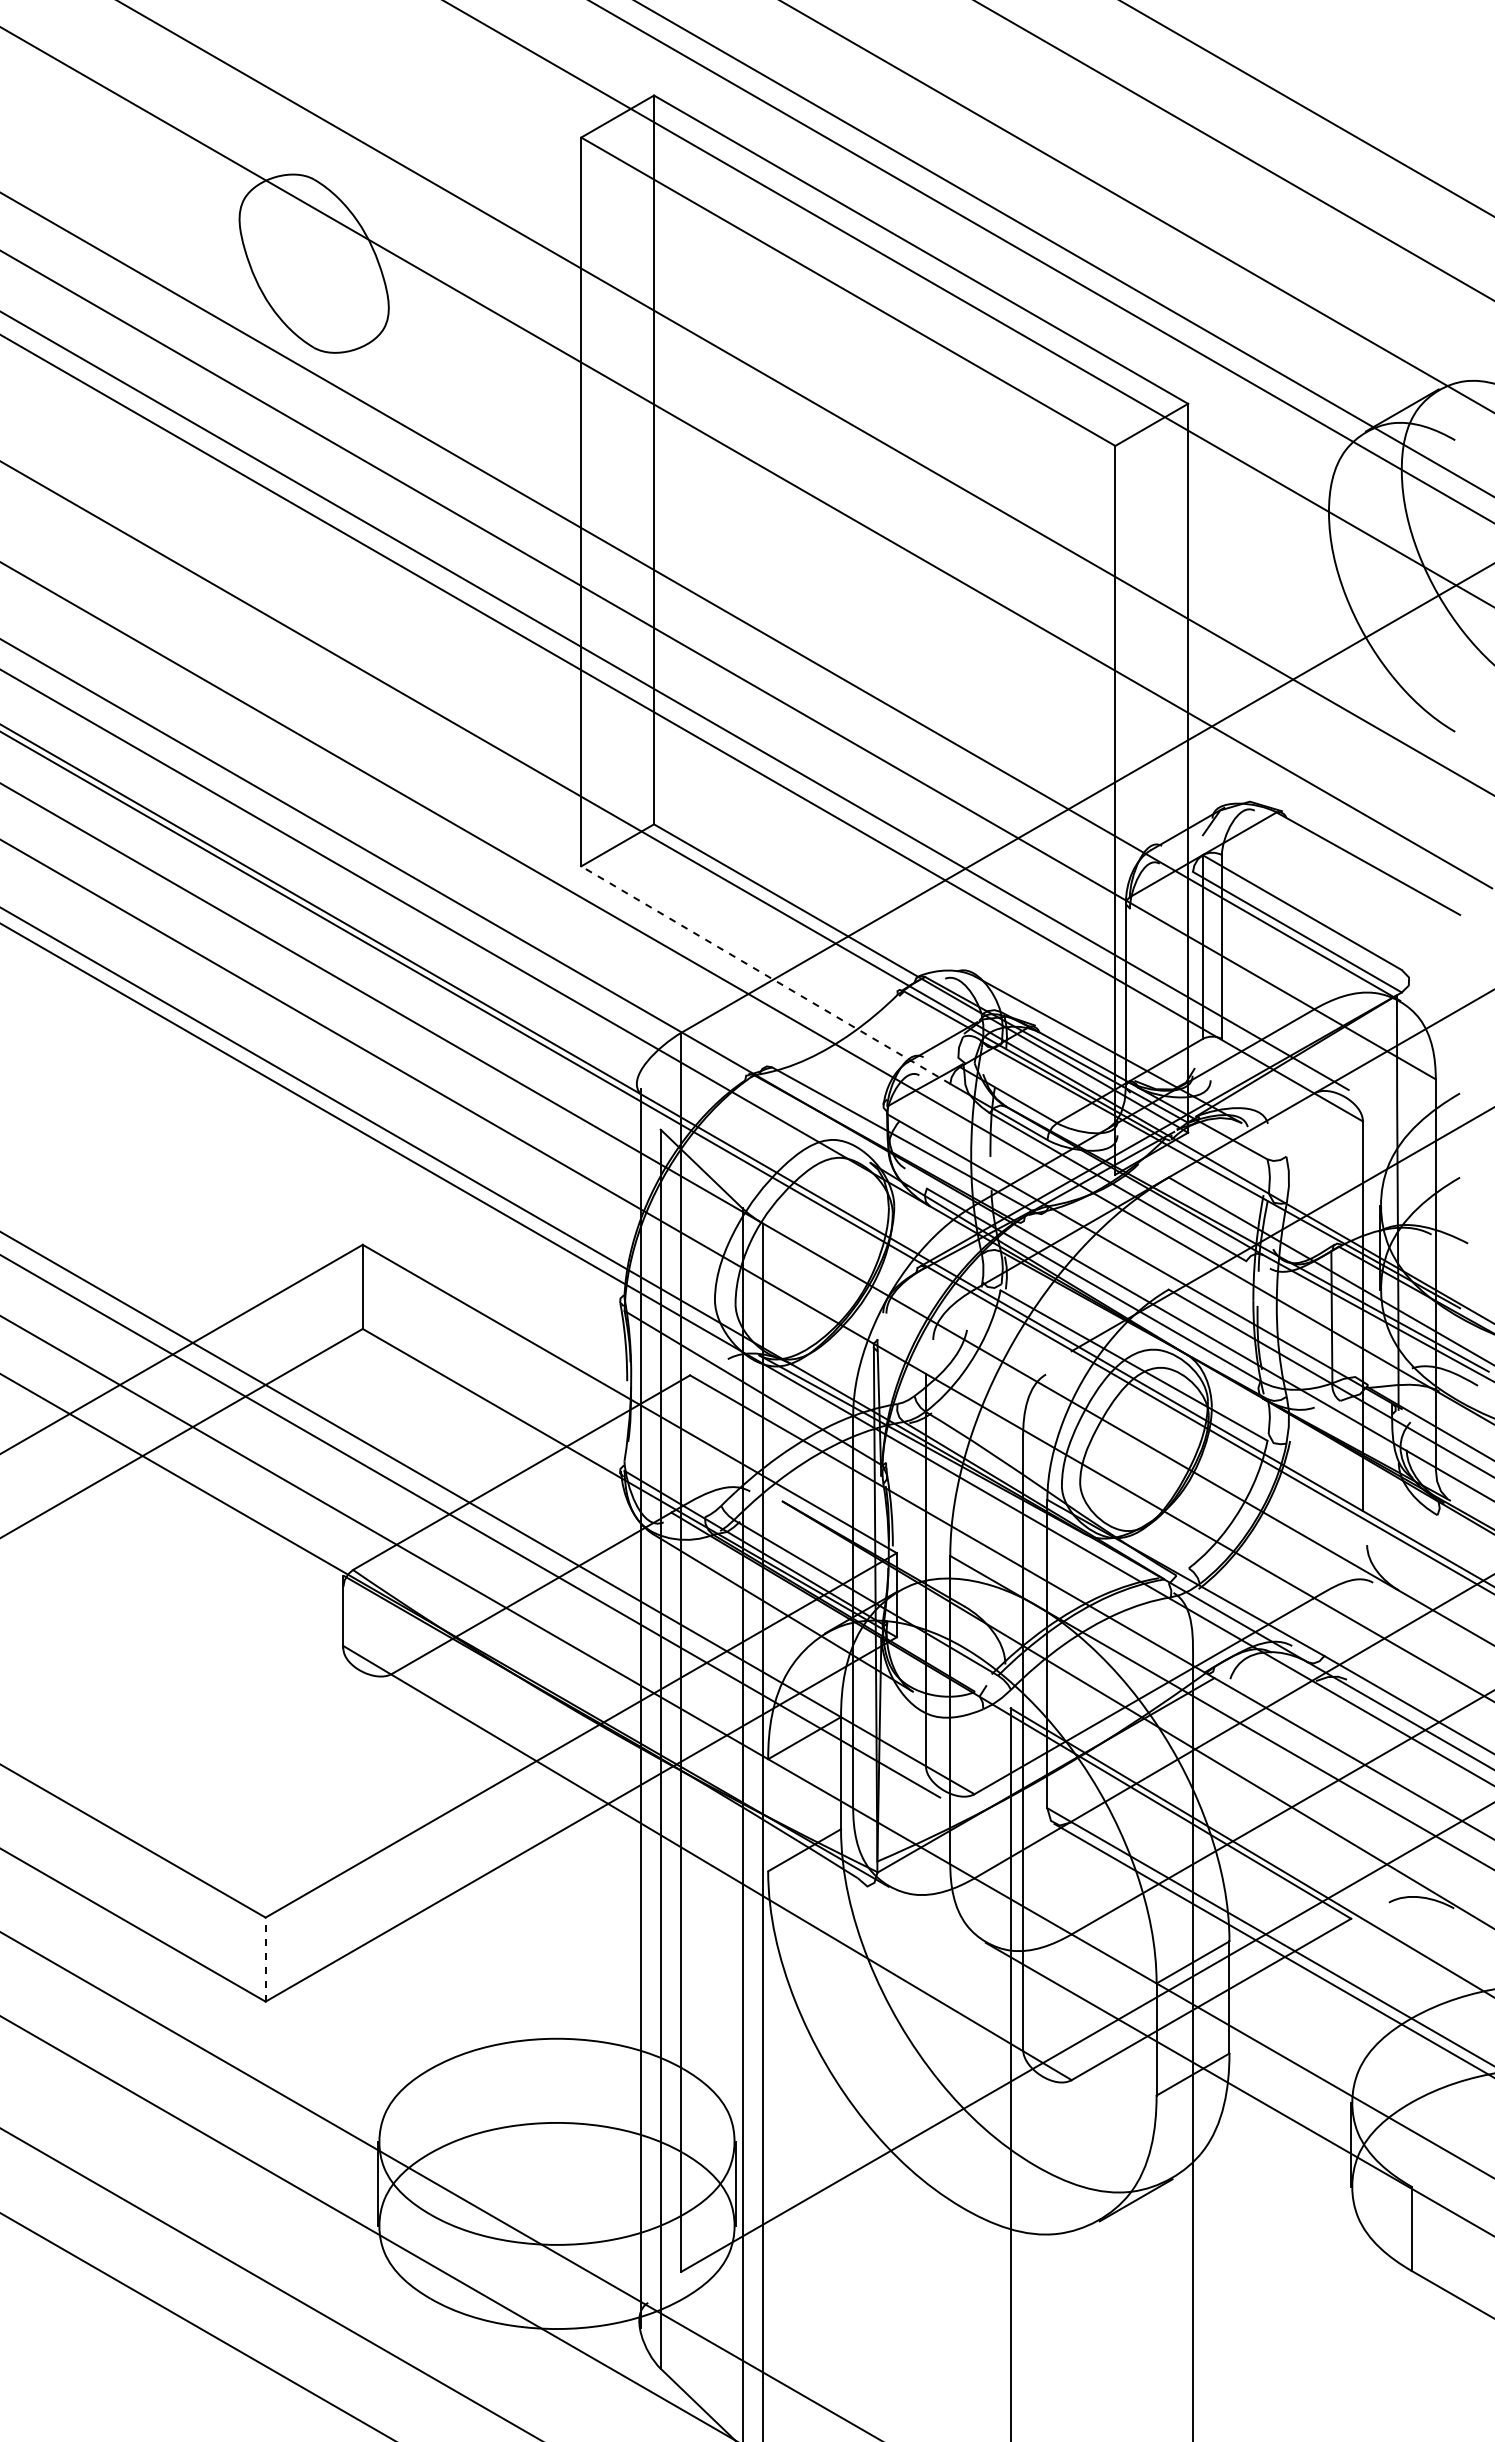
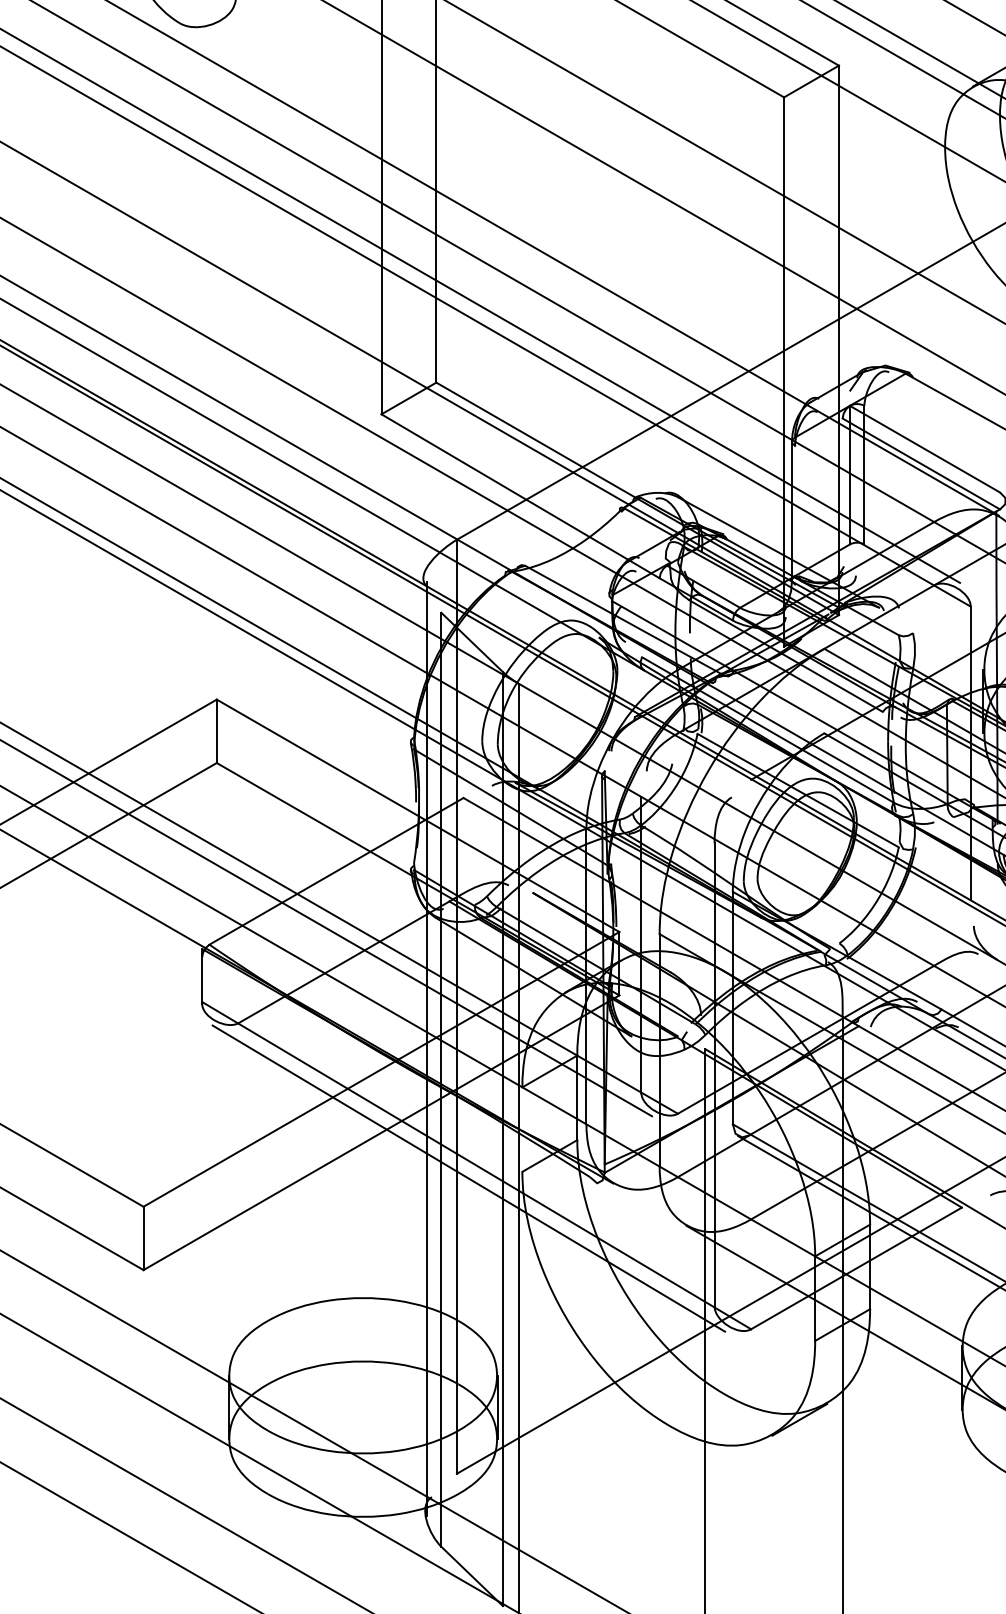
line: (765, 974) -> (520, 495), dashed -> solid
line: (697, 1880) -> (469, 1178), added
line: (265, 1959) -> (143, 1238), dashed -> solid

